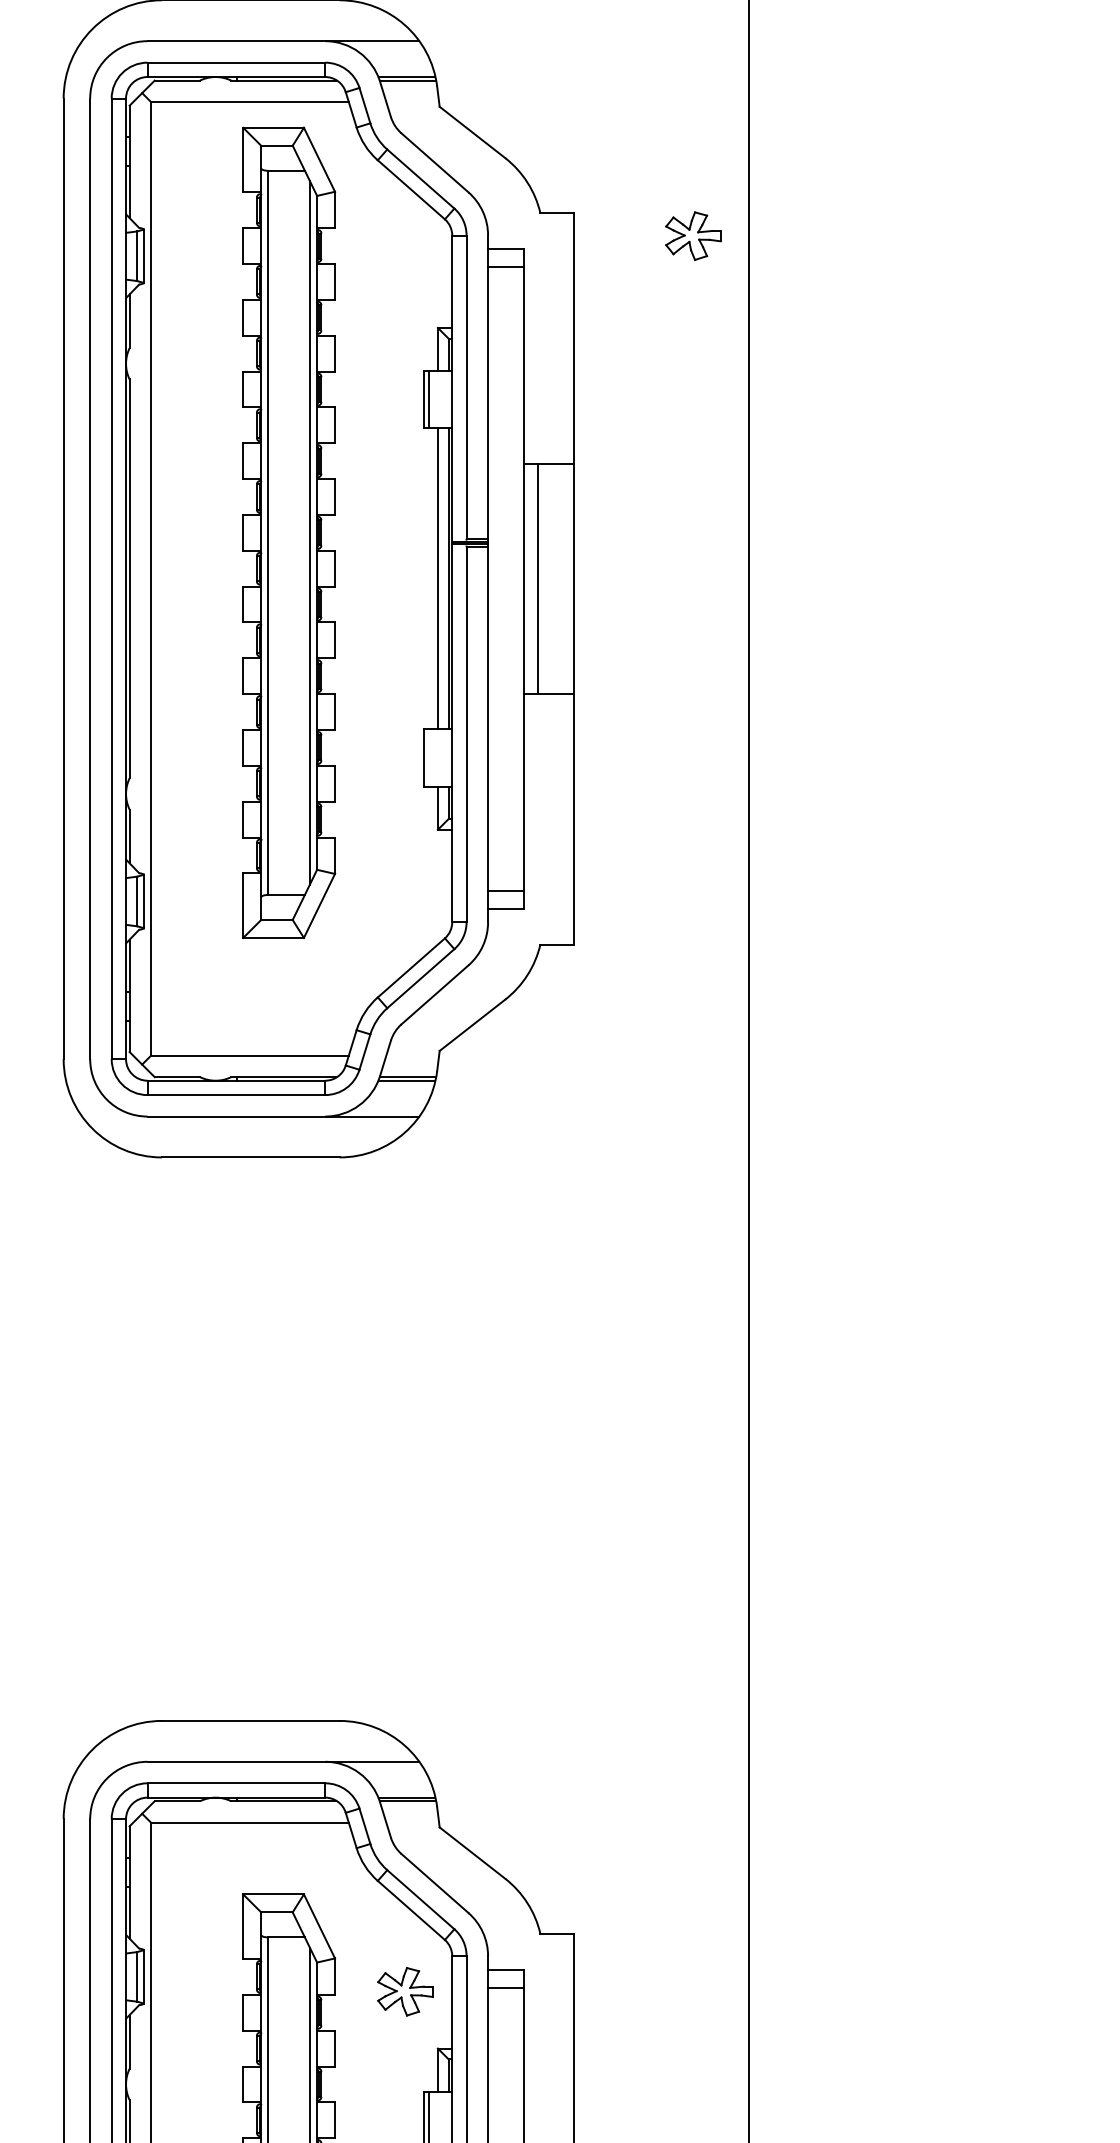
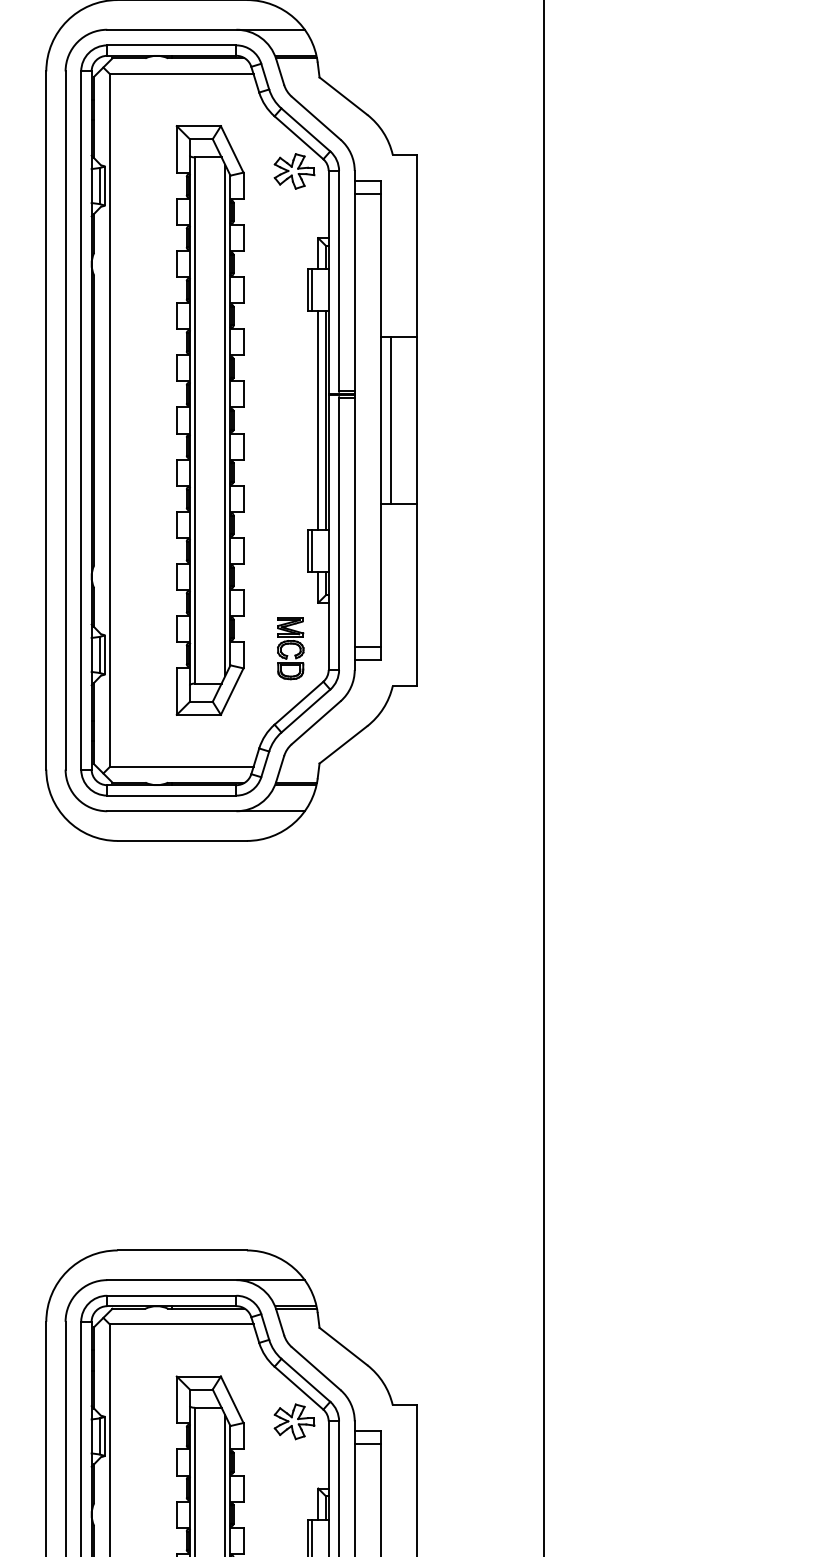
part: (693, 235) -> (294, 170), moved
part: (289, 532) -> (210, 420), moved
line: (428, 757) -> (311, 550), added
part: (399, 892) -> (290, 648), added
part: (405, 1991) -> (294, 1421), moved

